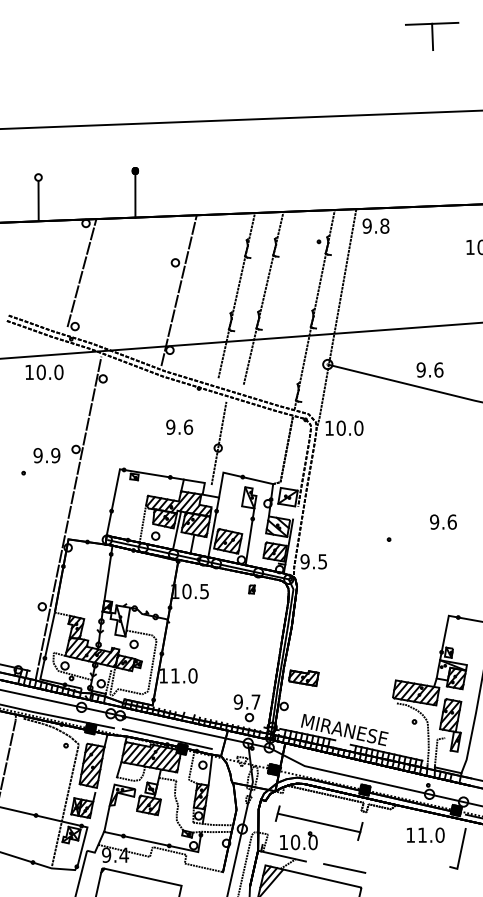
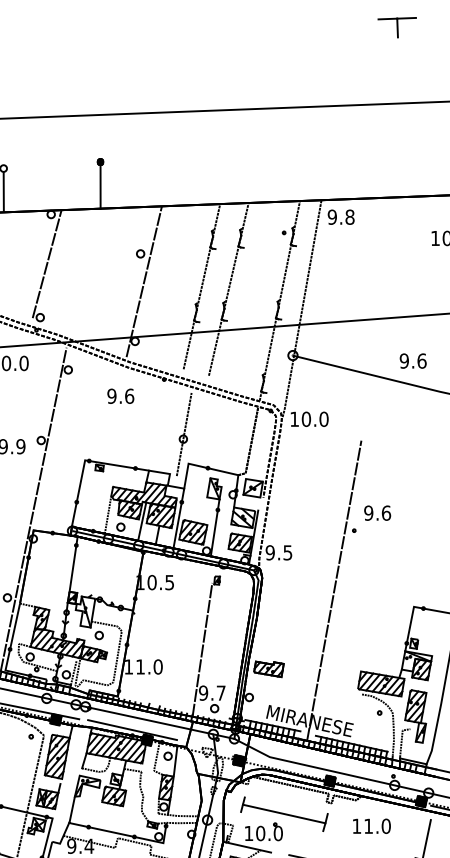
part: (431, 36) -> (396, 27), size x0.71
text: (429, 369) -> (412, 360), moved
text: (179, 426) -> (120, 395), moved
text: (443, 521) -> (377, 512), moved
line: (368, 599) -> (333, 590), added
line: (237, 658) -> (202, 649), added
text: (425, 834) -> (371, 825), moved

